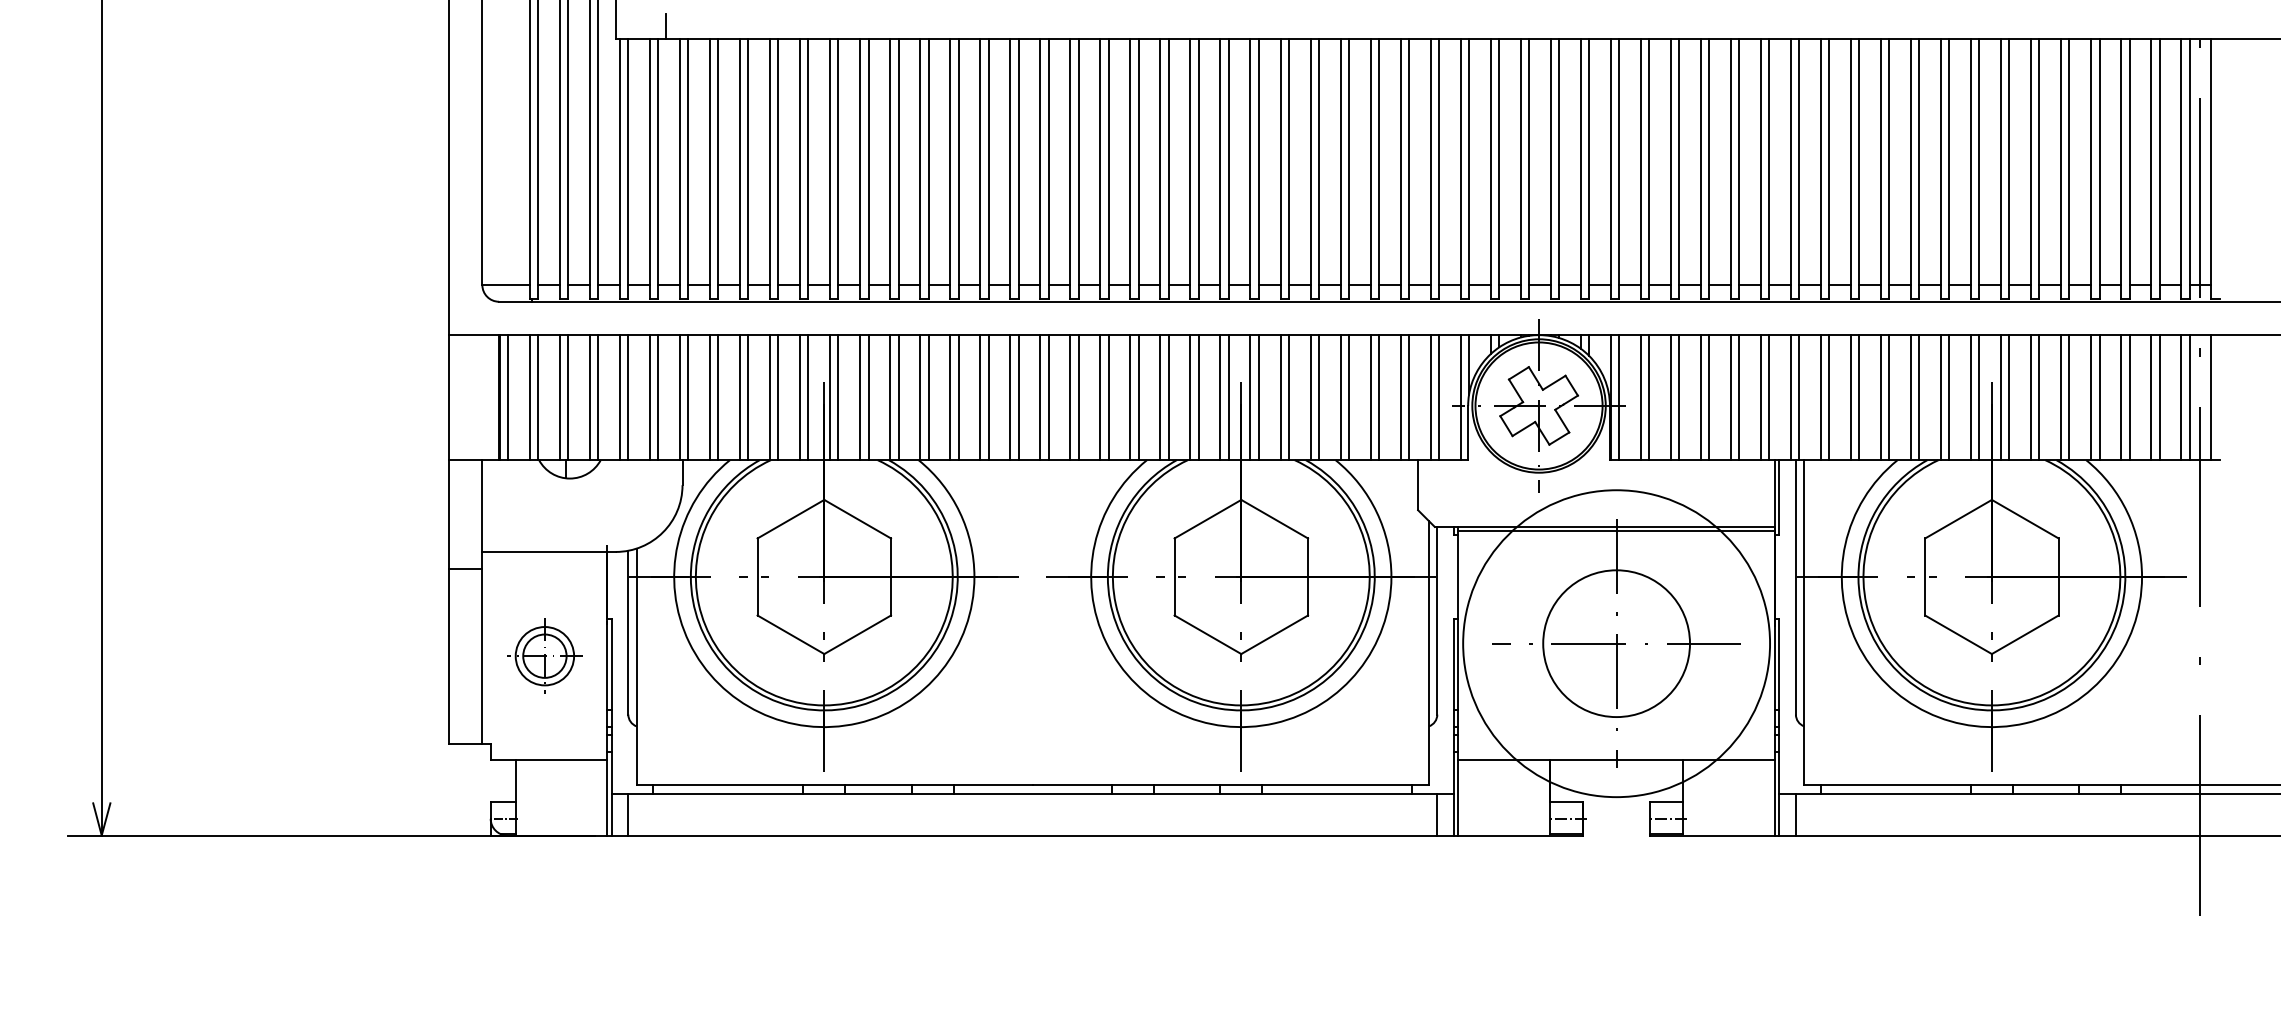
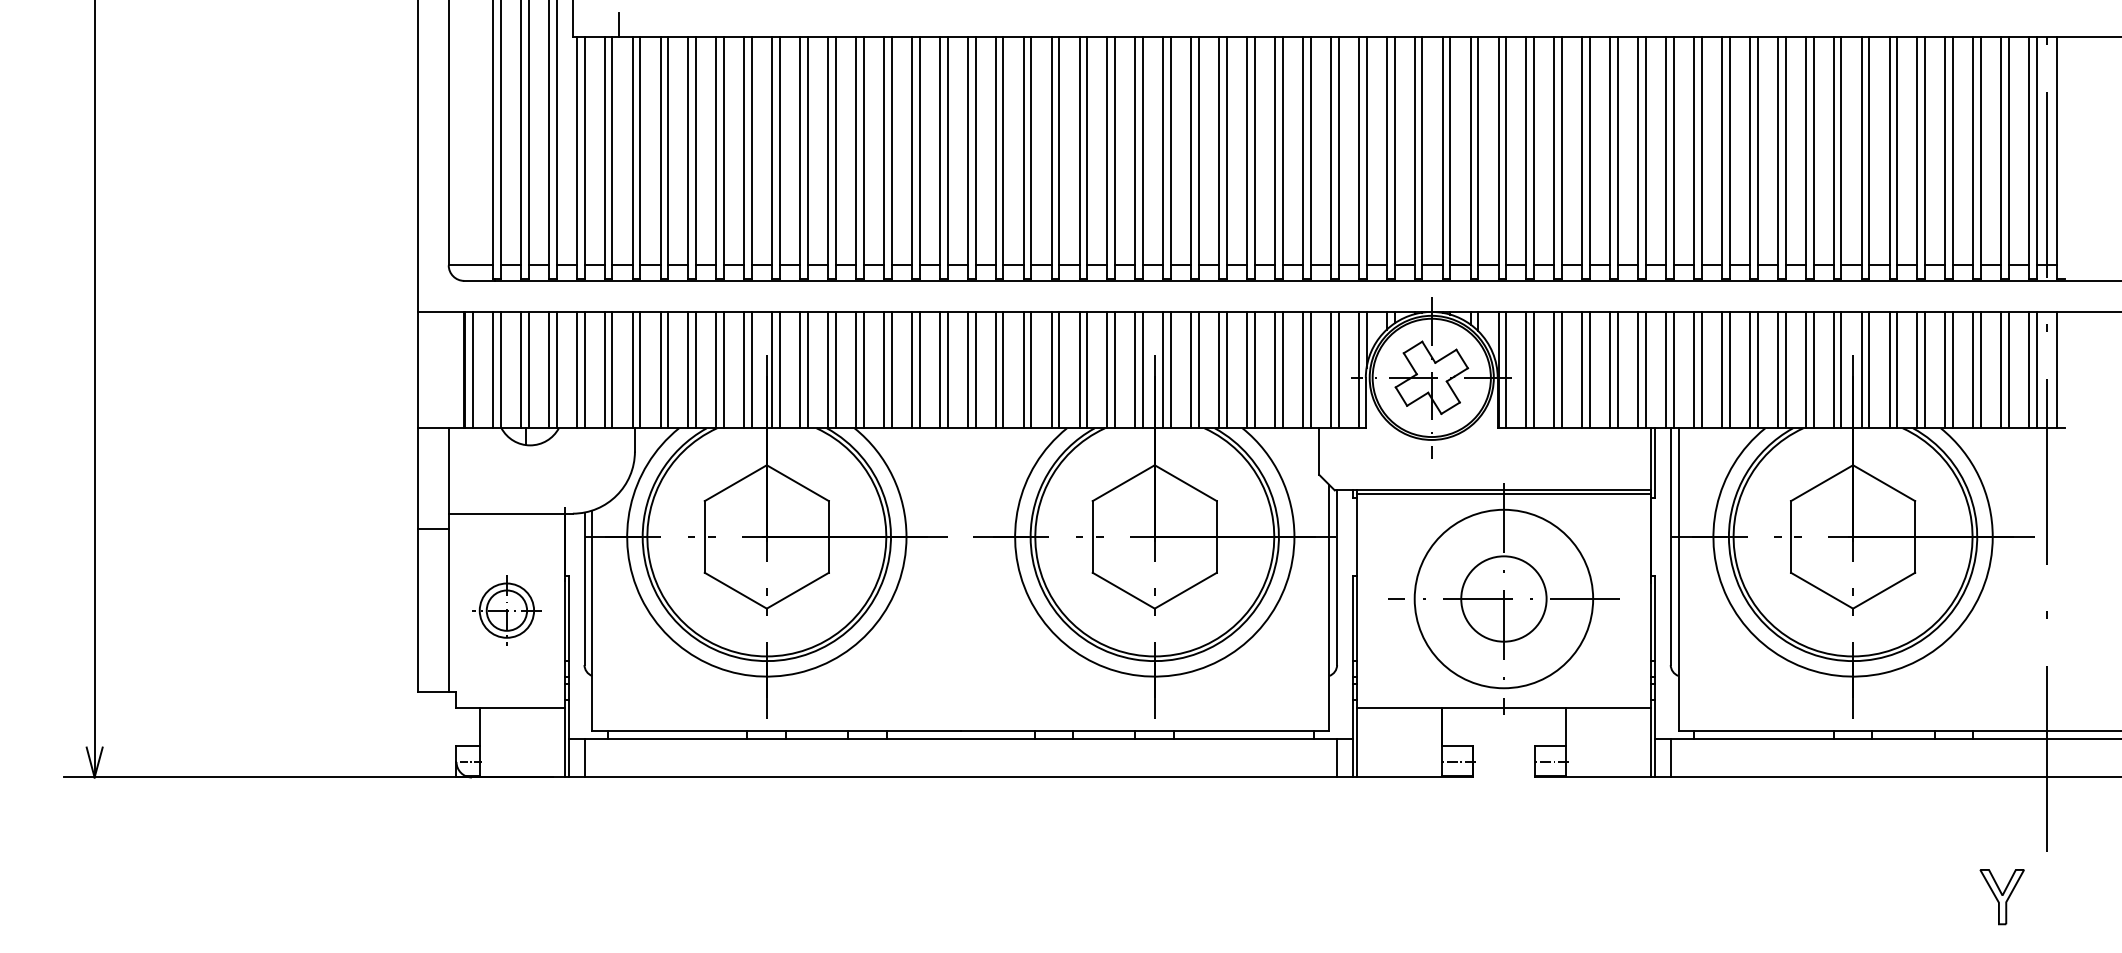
circle: (1616, 643) -> (1503, 598), size x0.62
circle: (1616, 643) -> (1503, 598), size x0.62
part: (2151, 964) -> (2001, 897), added

